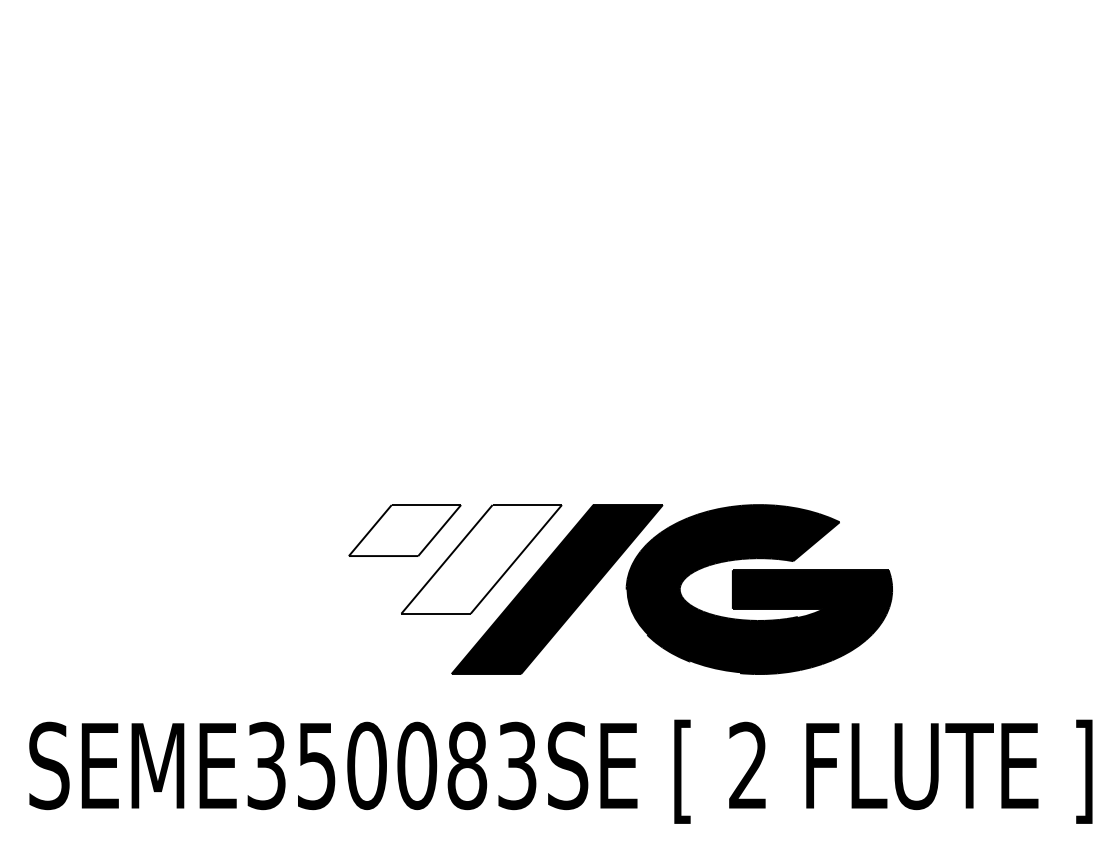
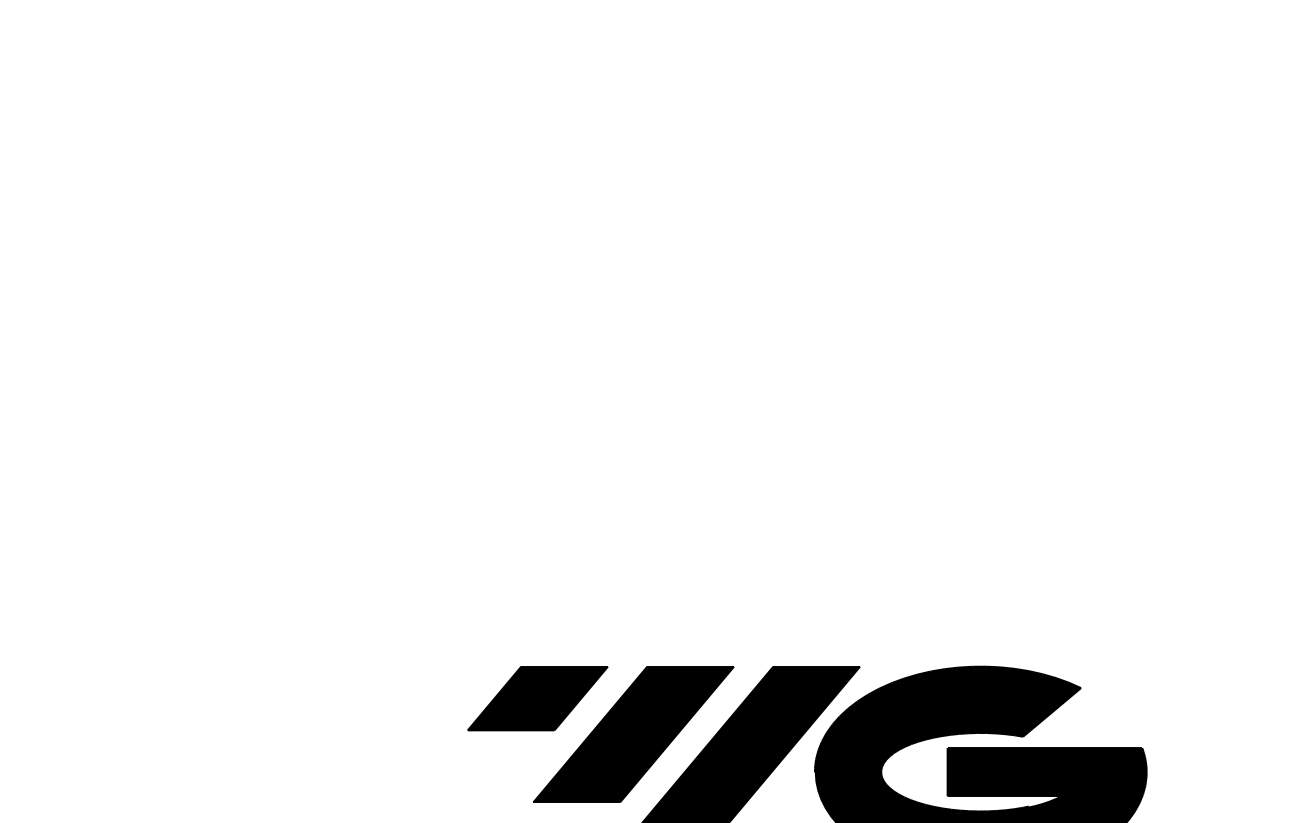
fill: (404, 530) -> (537, 698), added
fill: (481, 559) -> (633, 734), added

